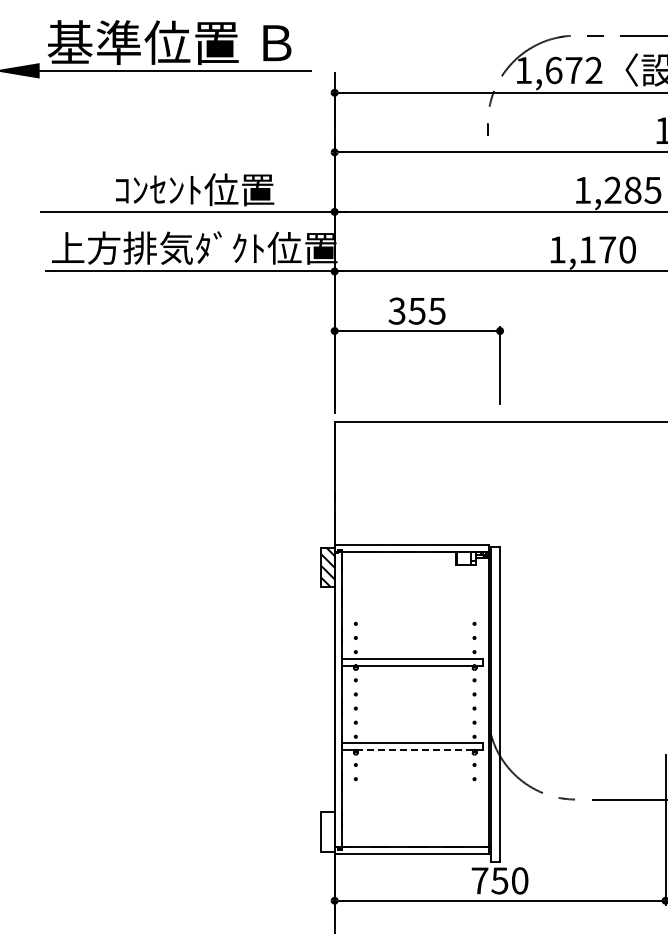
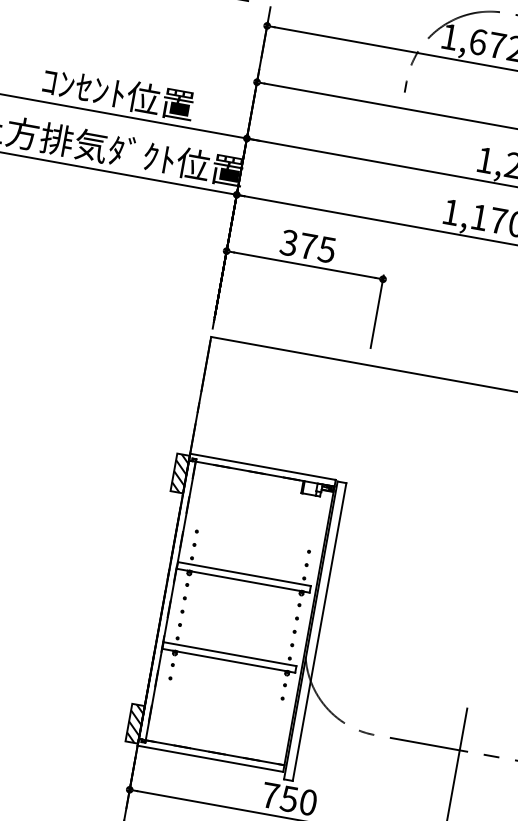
text: (416, 311) -> (307, 246), 355 -> 375
line: (414, 750) -> (230, 661), dashed -> solid
hatch: (327, 831) -> (134, 723), added

